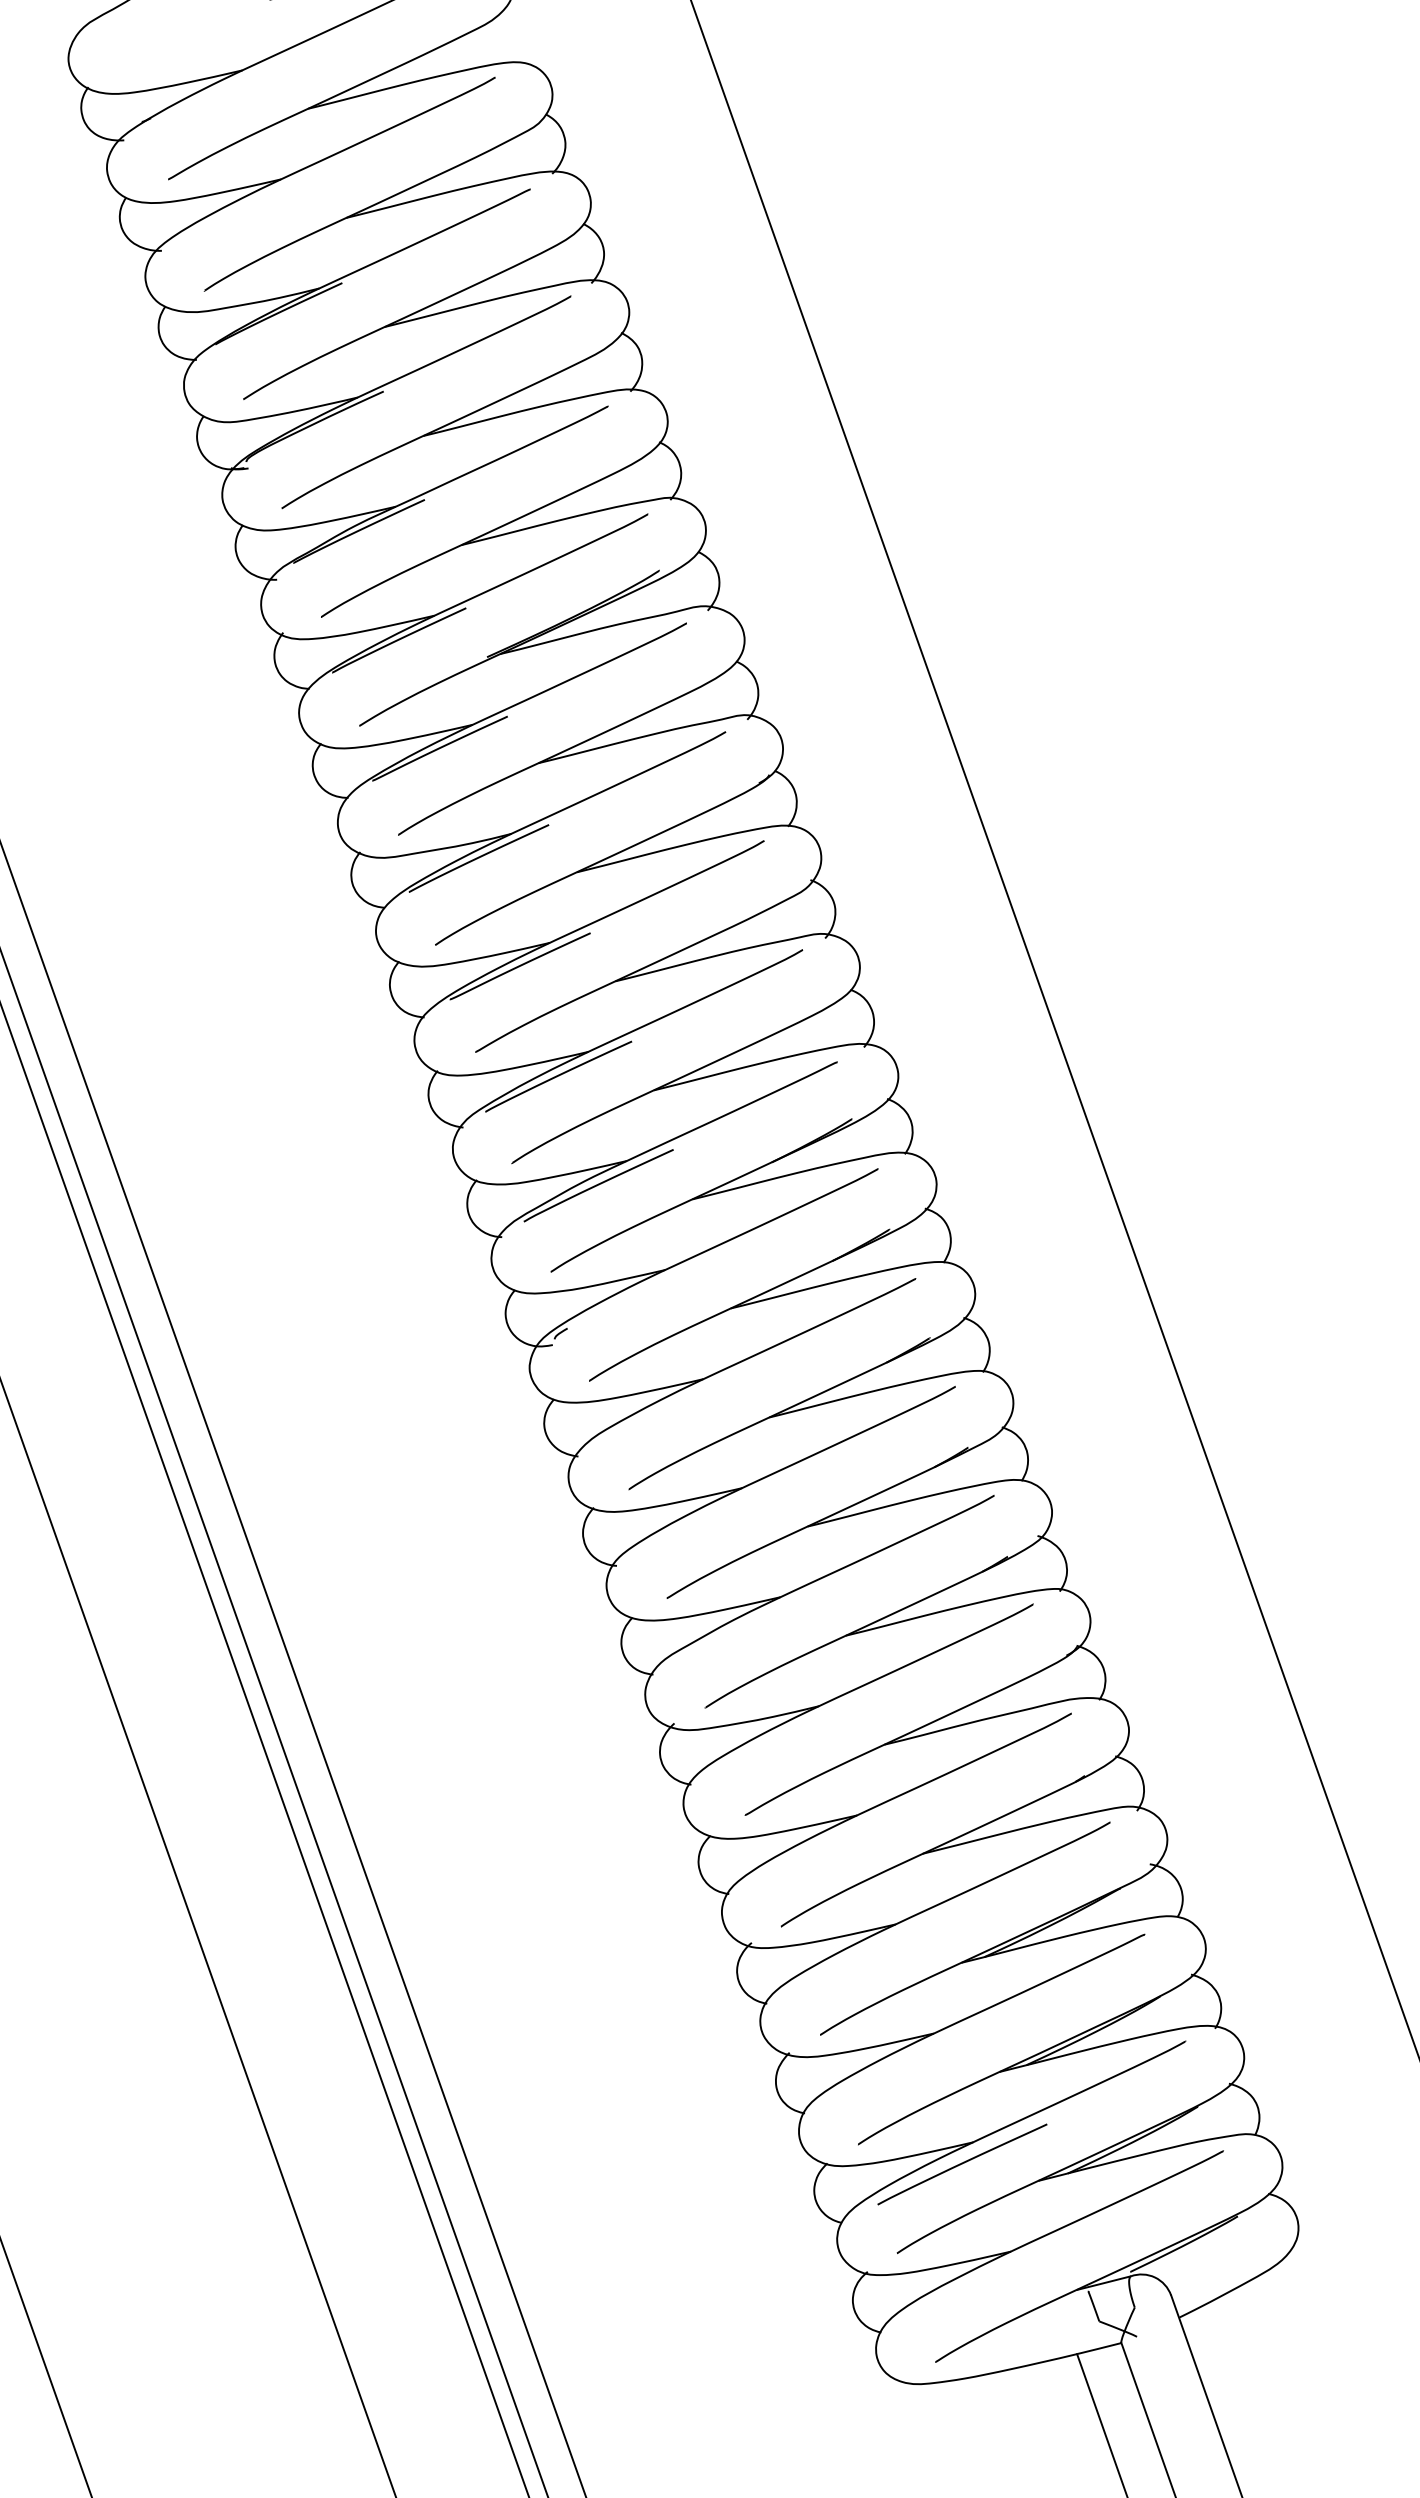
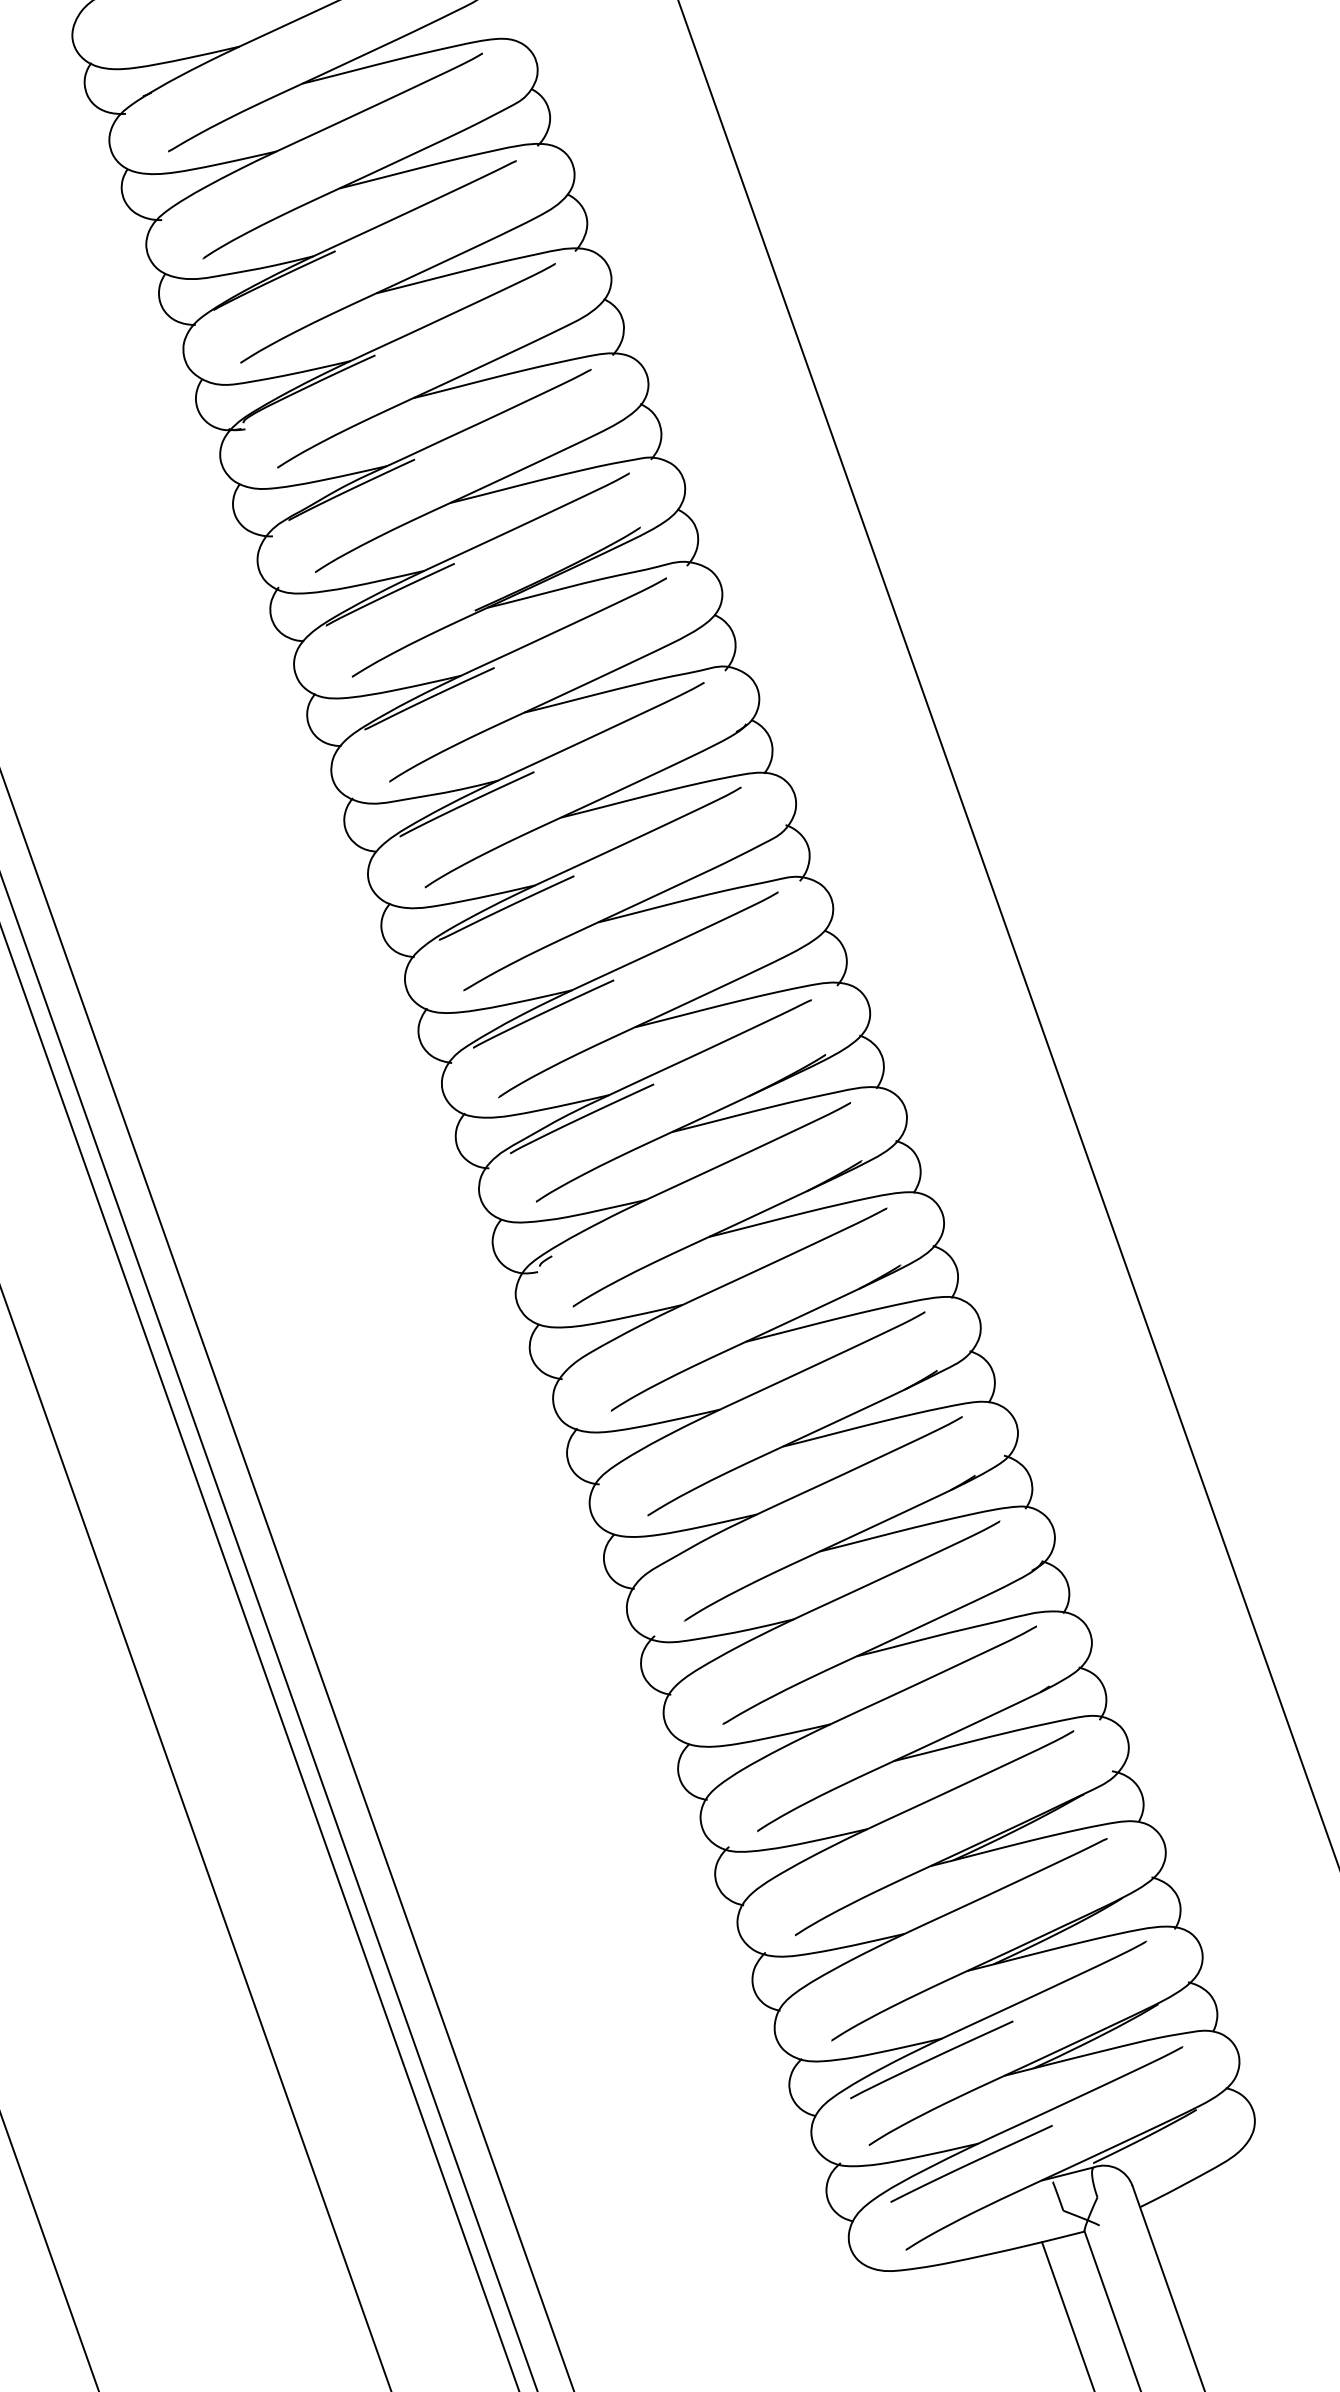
curve: (1003, 2272) -> (971, 2163), added

